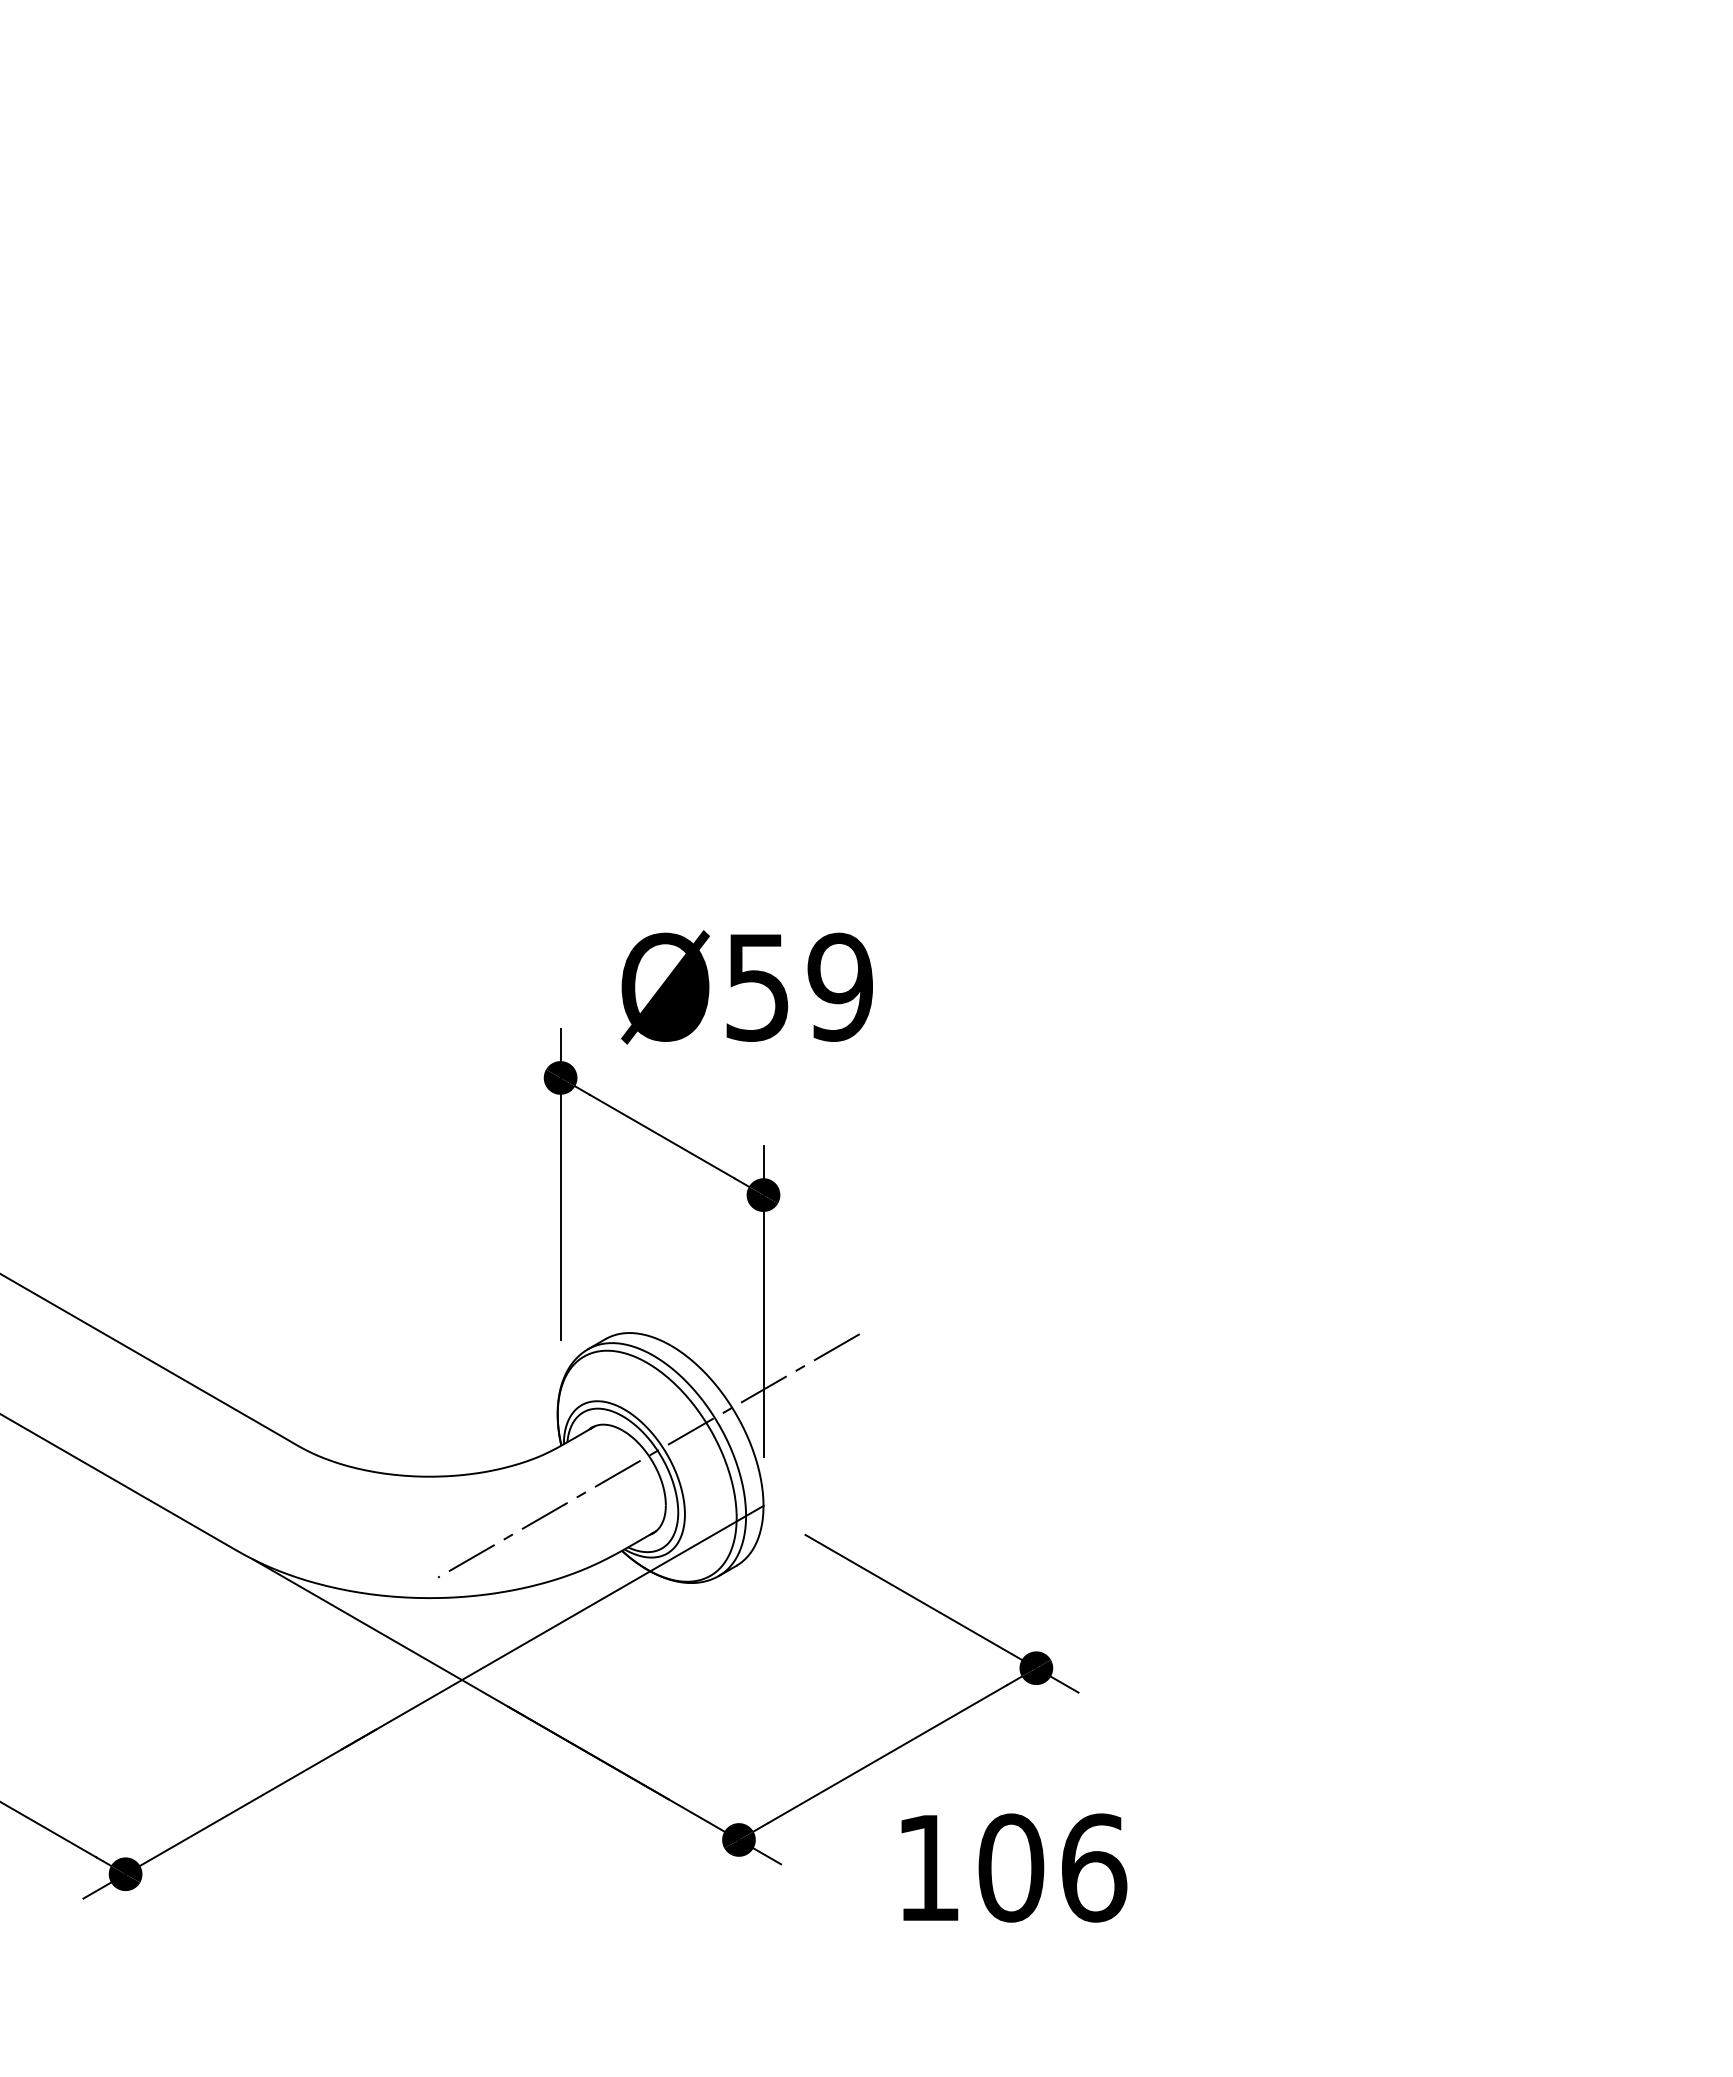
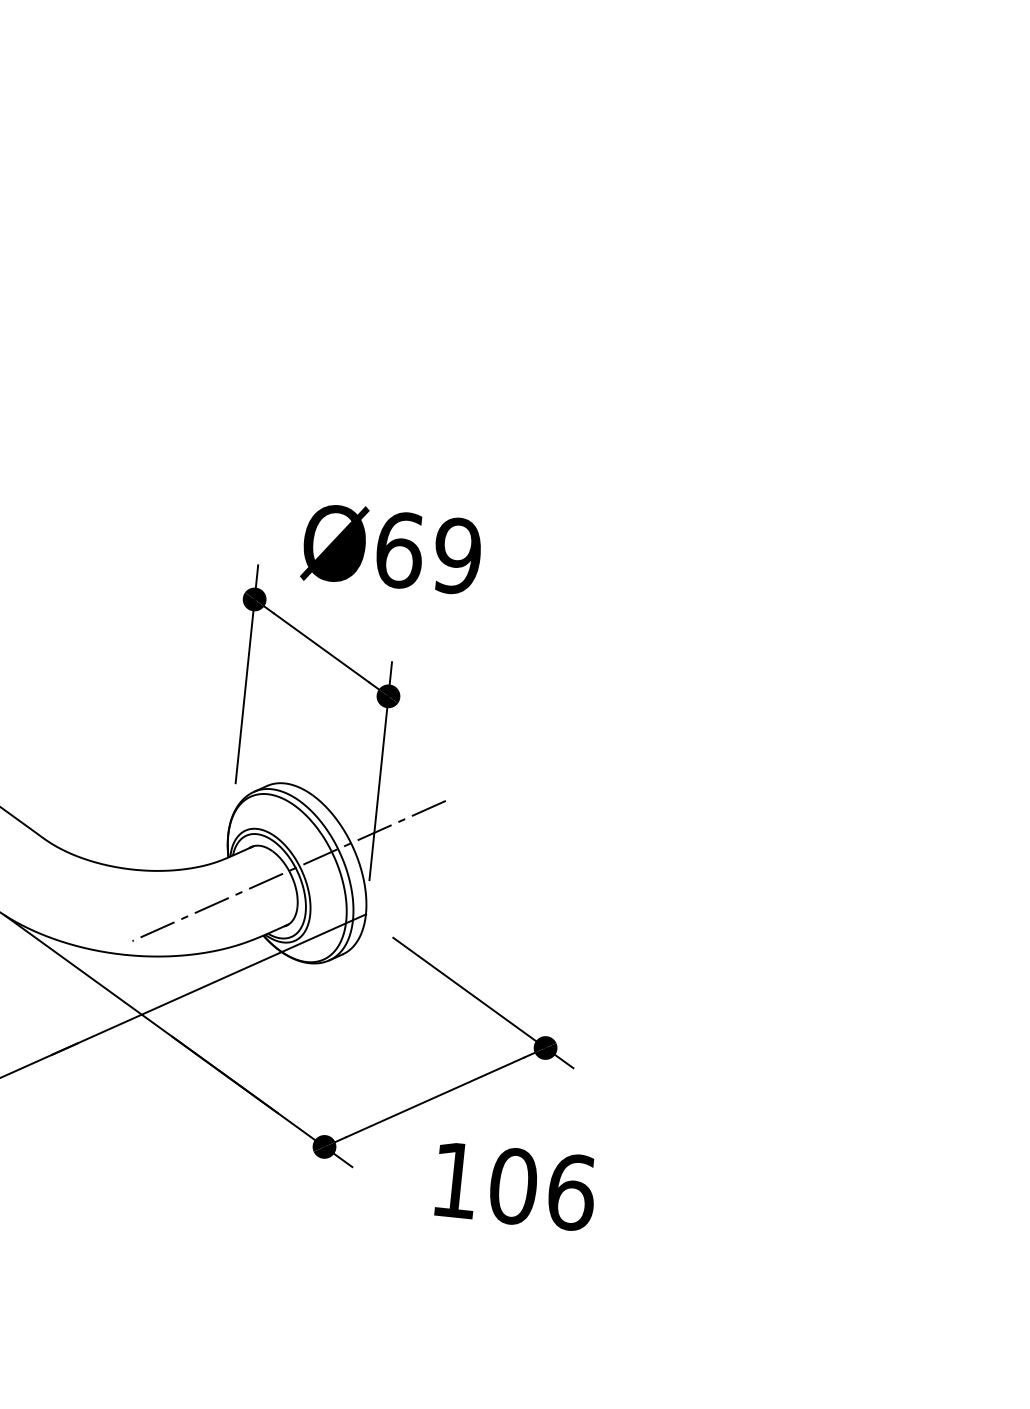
text: (758, 986) -> (400, 549), Ø59 -> Ø69

